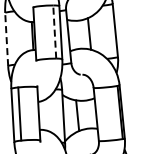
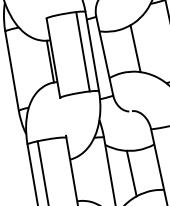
line: (54, 32) -> (82, 52), dashed -> solid
line: (6, 39) -> (11, 71), dashed -> solid

